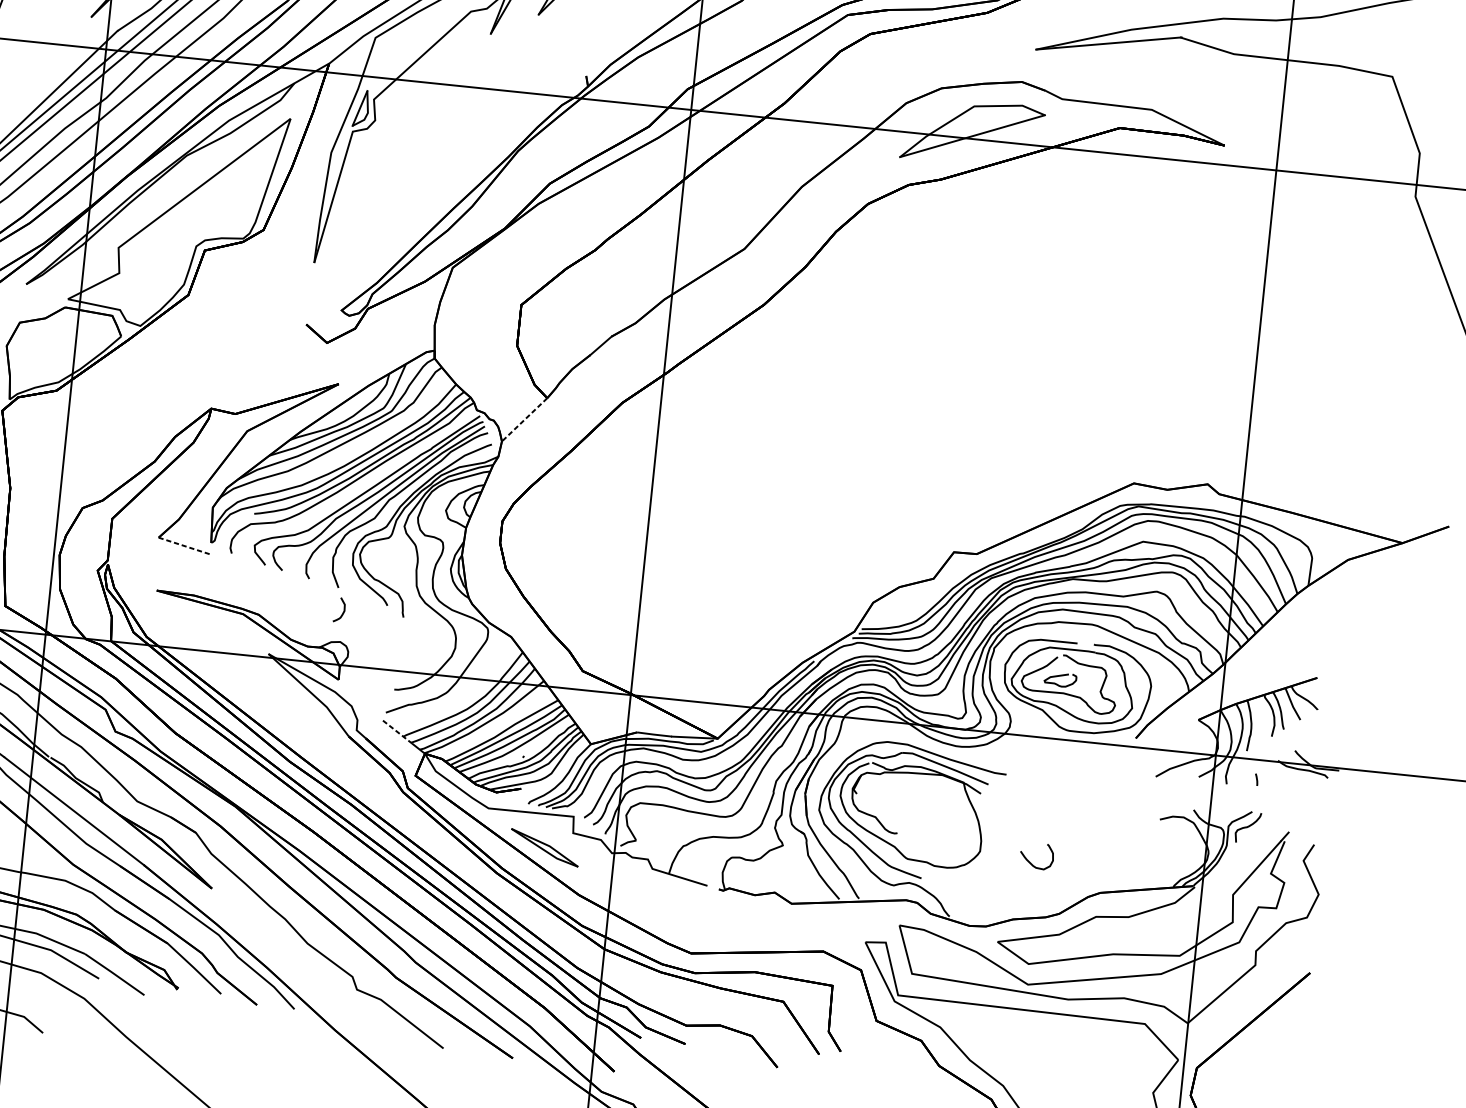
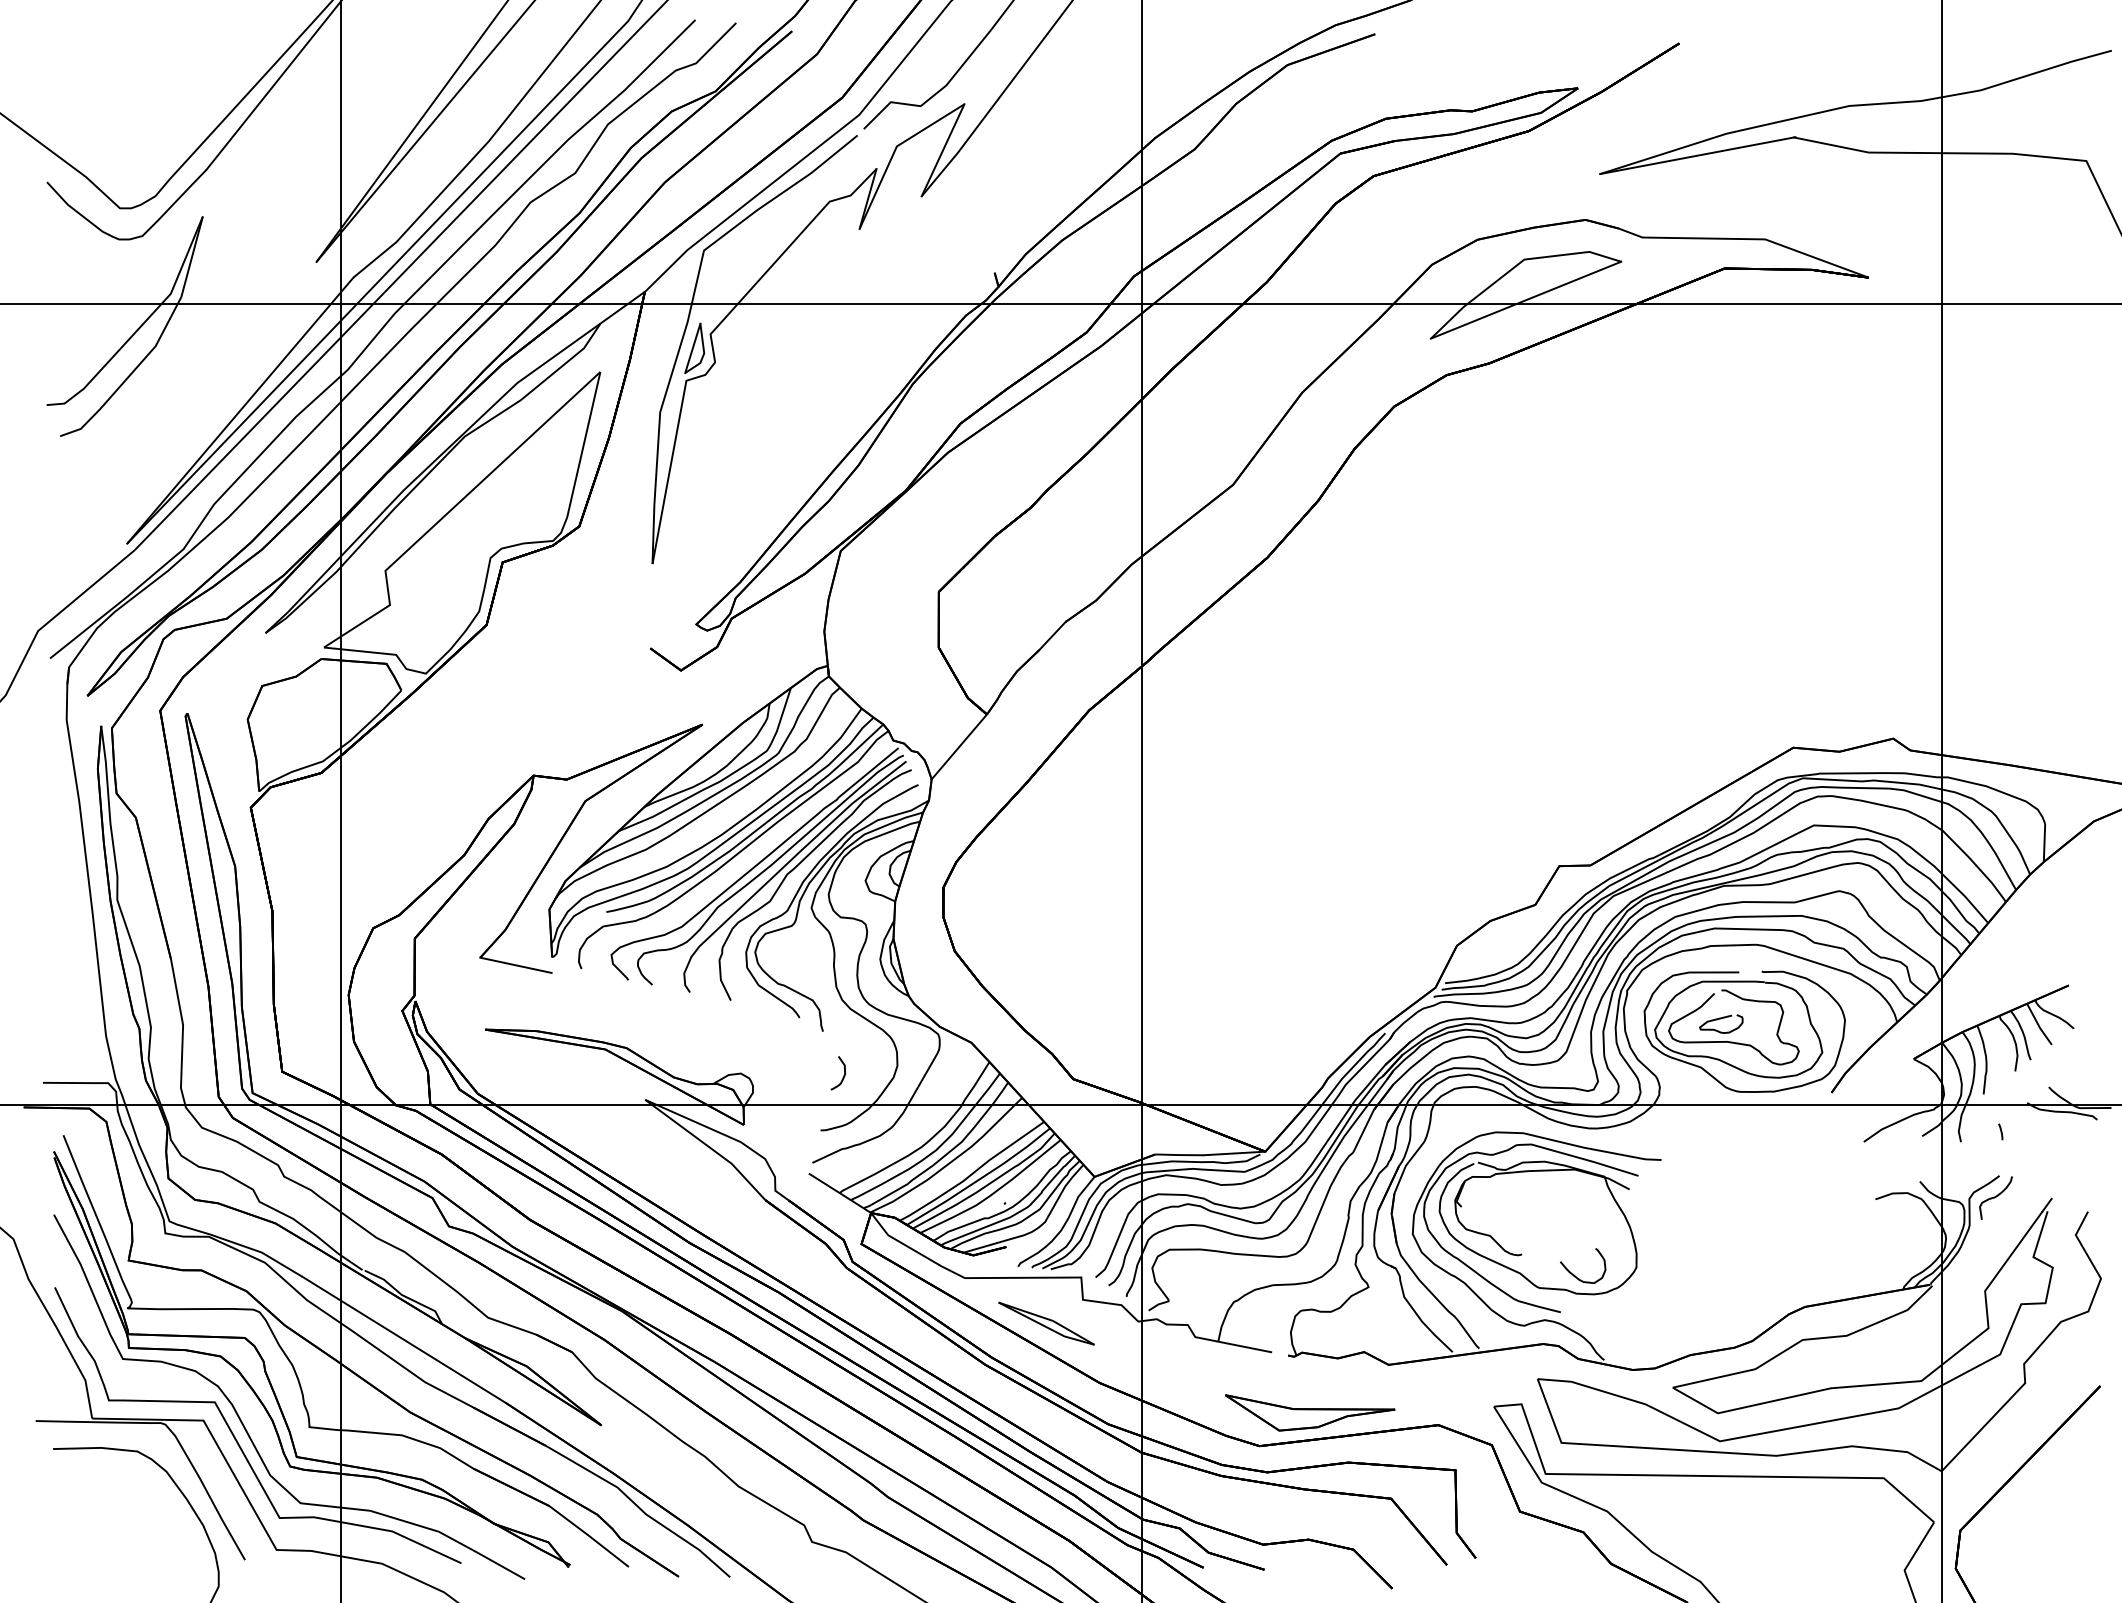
line: (524, 419) -> (959, 746), dashed -> solid
line: (183, 546) -> (515, 965), dashed -> solid
curve: (343, 611) -> (843, 1075), moved
line: (397, 732) -> (831, 1187), dashed -> solid
curve: (1030, 861) -> (1574, 1274), moved
part: (730, 932) -> (1310, 1412), added

